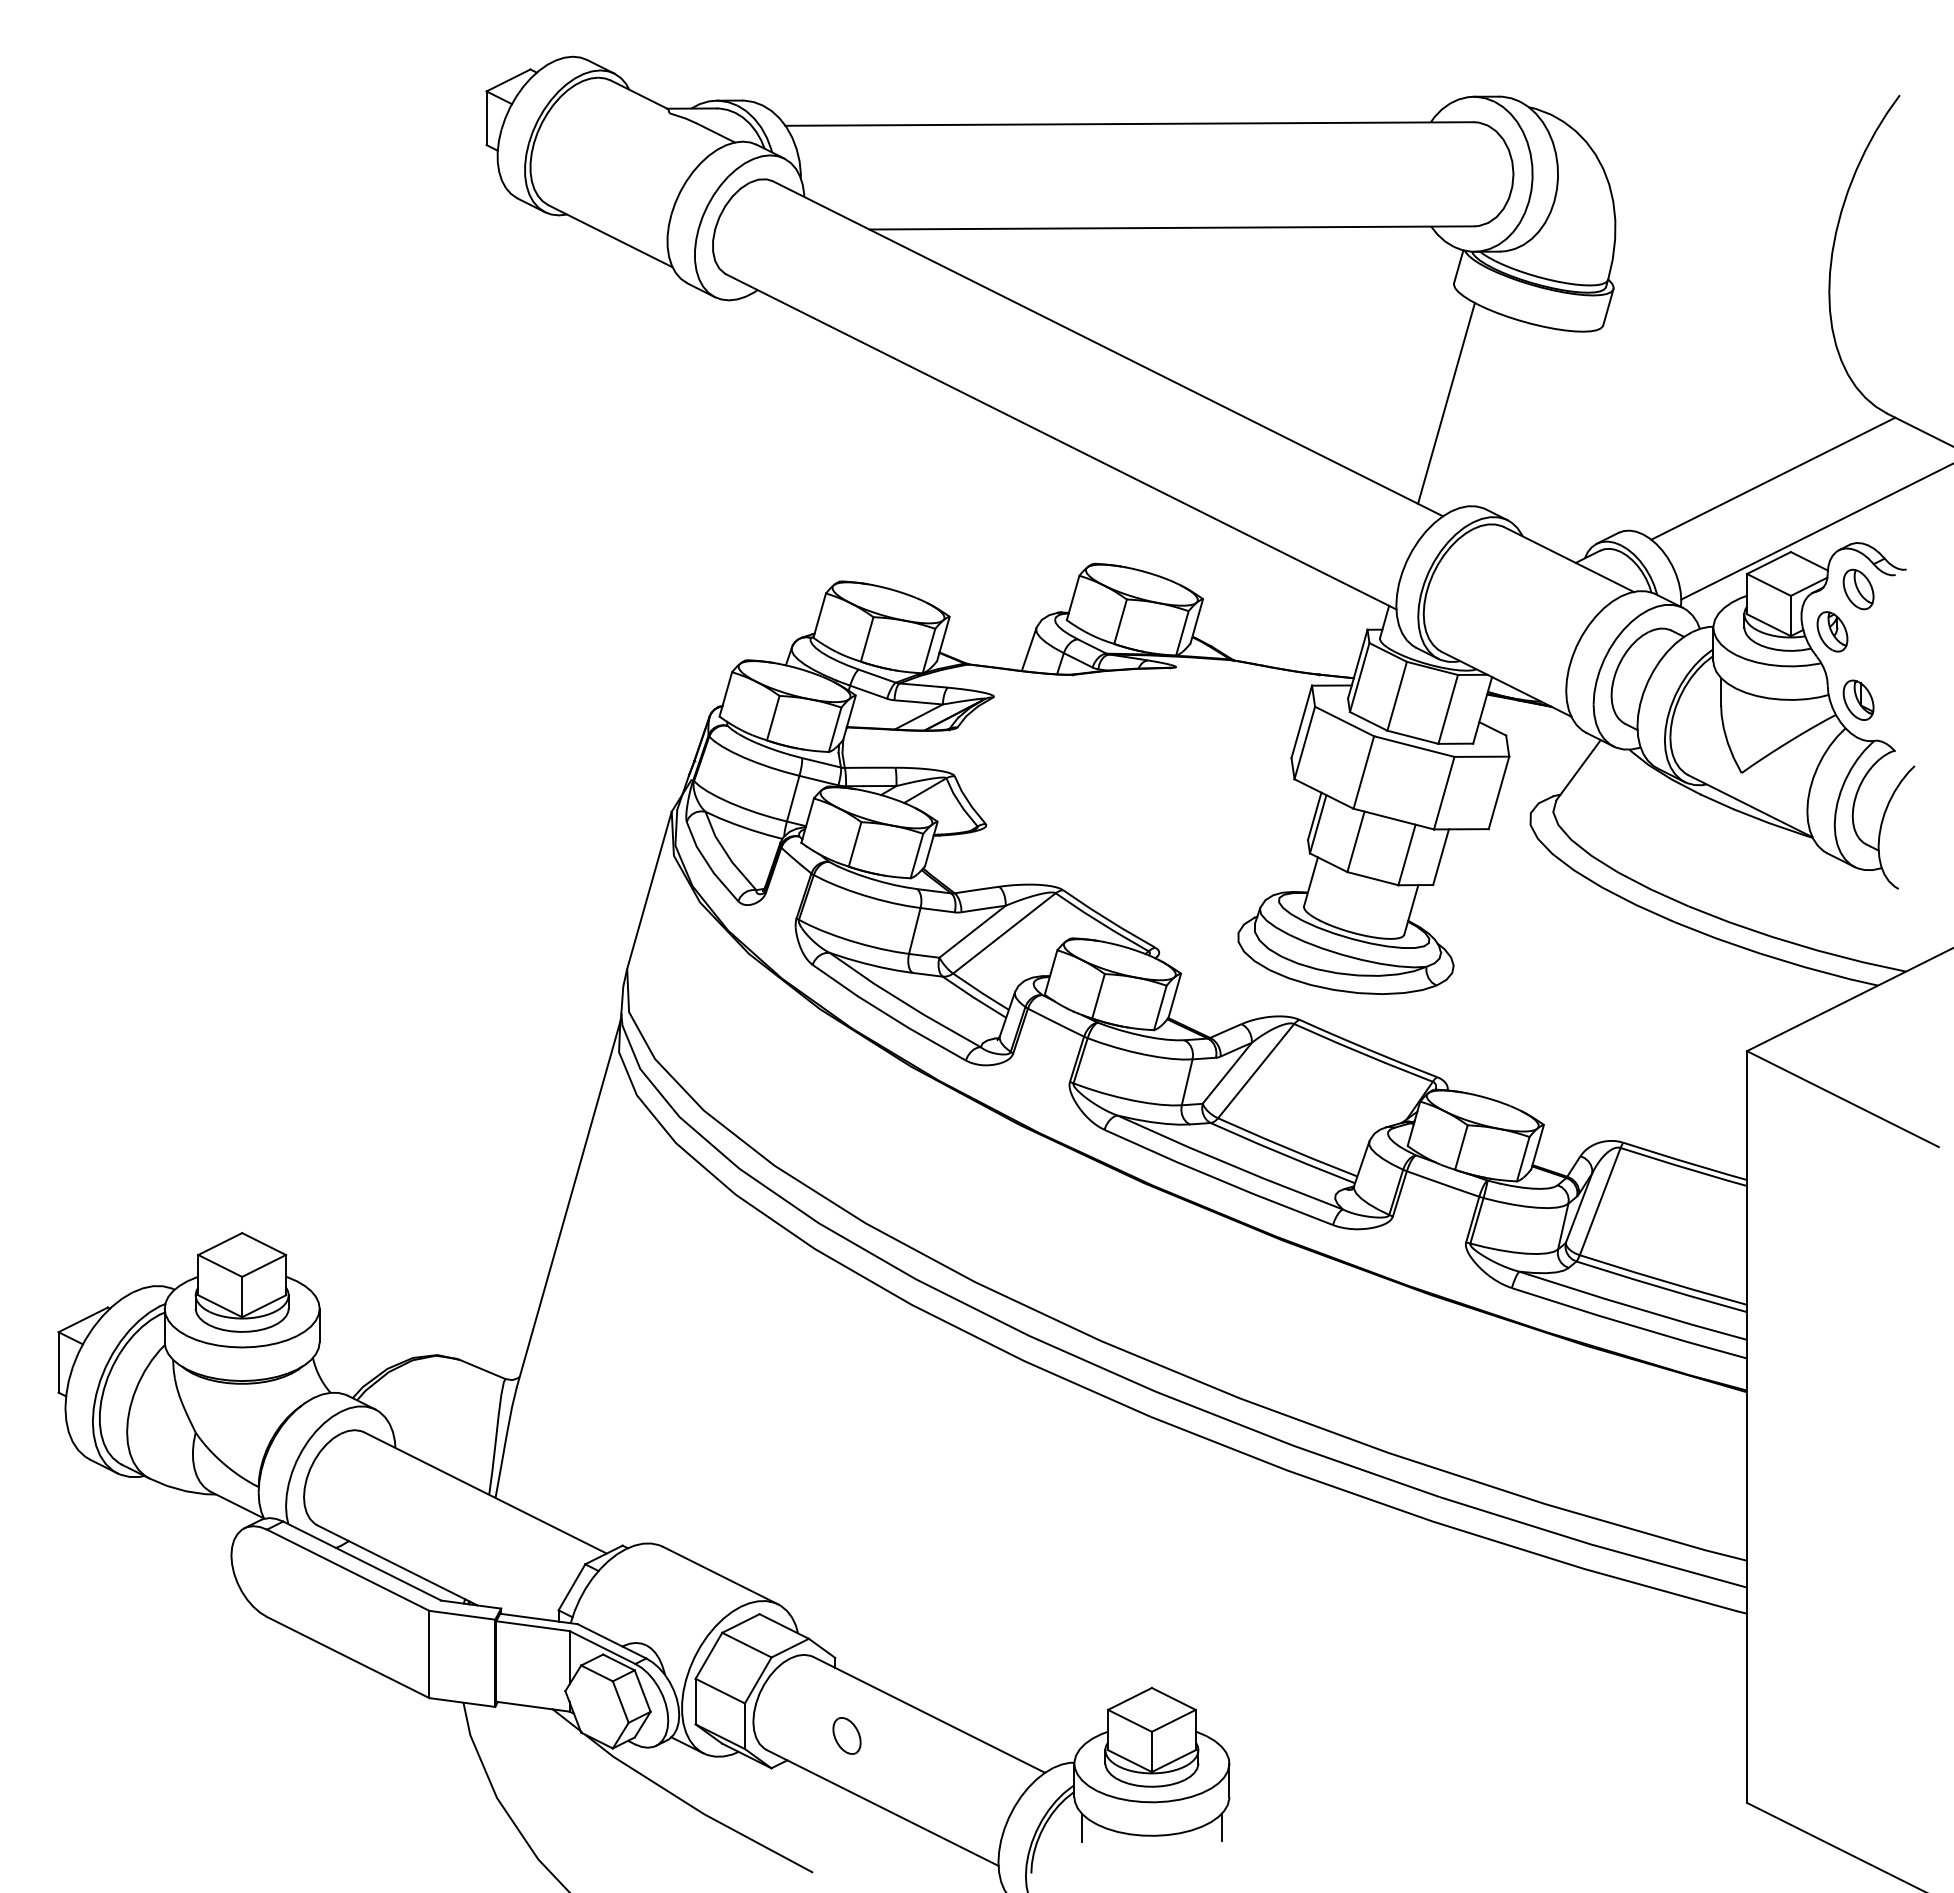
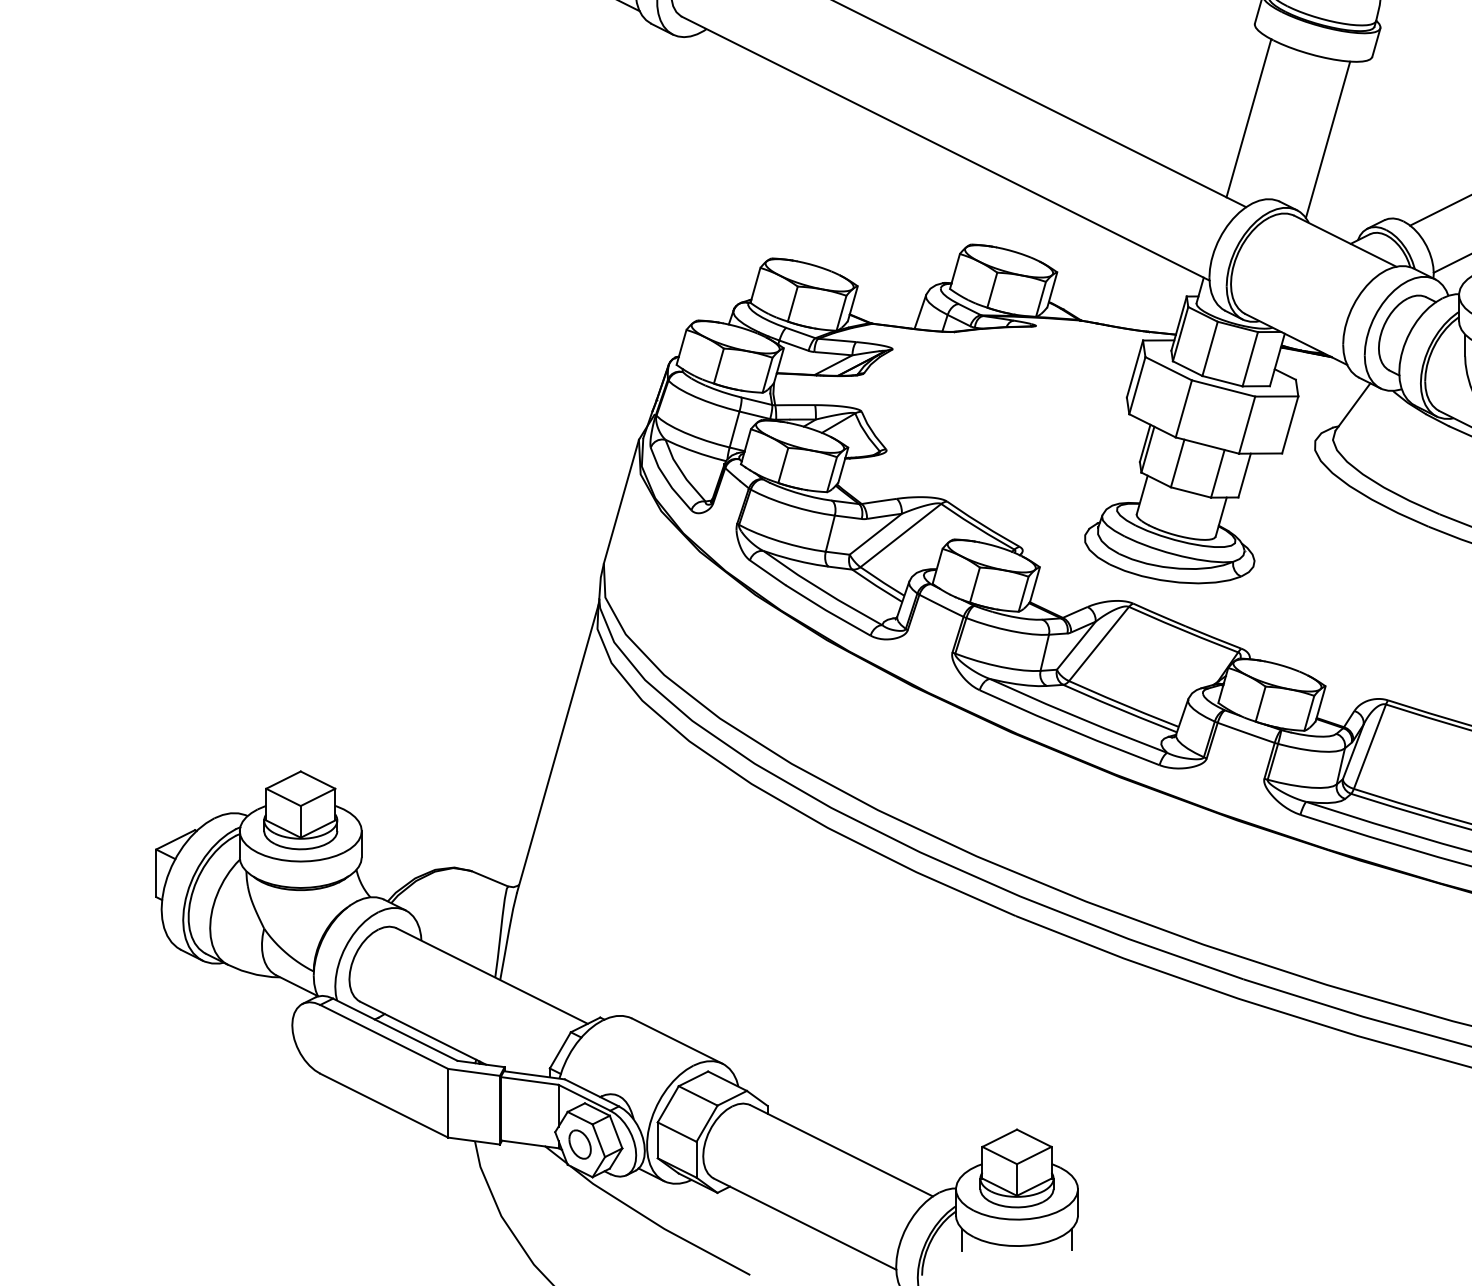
line: (1546, 430) -> (1327, 139), added
part: (846, 1735) -> (579, 1144), moved

